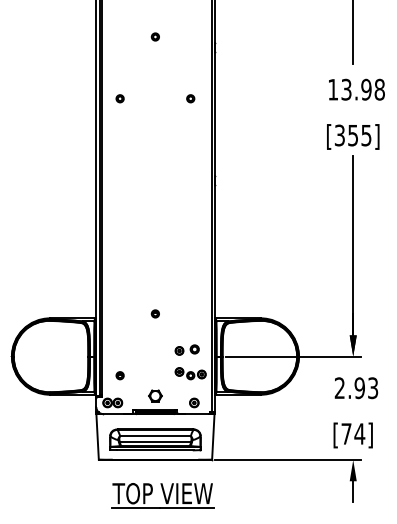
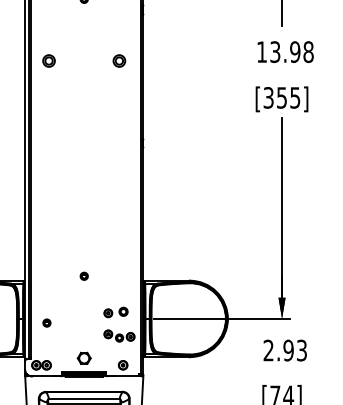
part: (119, 98) -> (48, 60), size x1.6
part: (190, 98) -> (119, 60), size x1.6
part: (119, 375) -> (46, 322), moved

